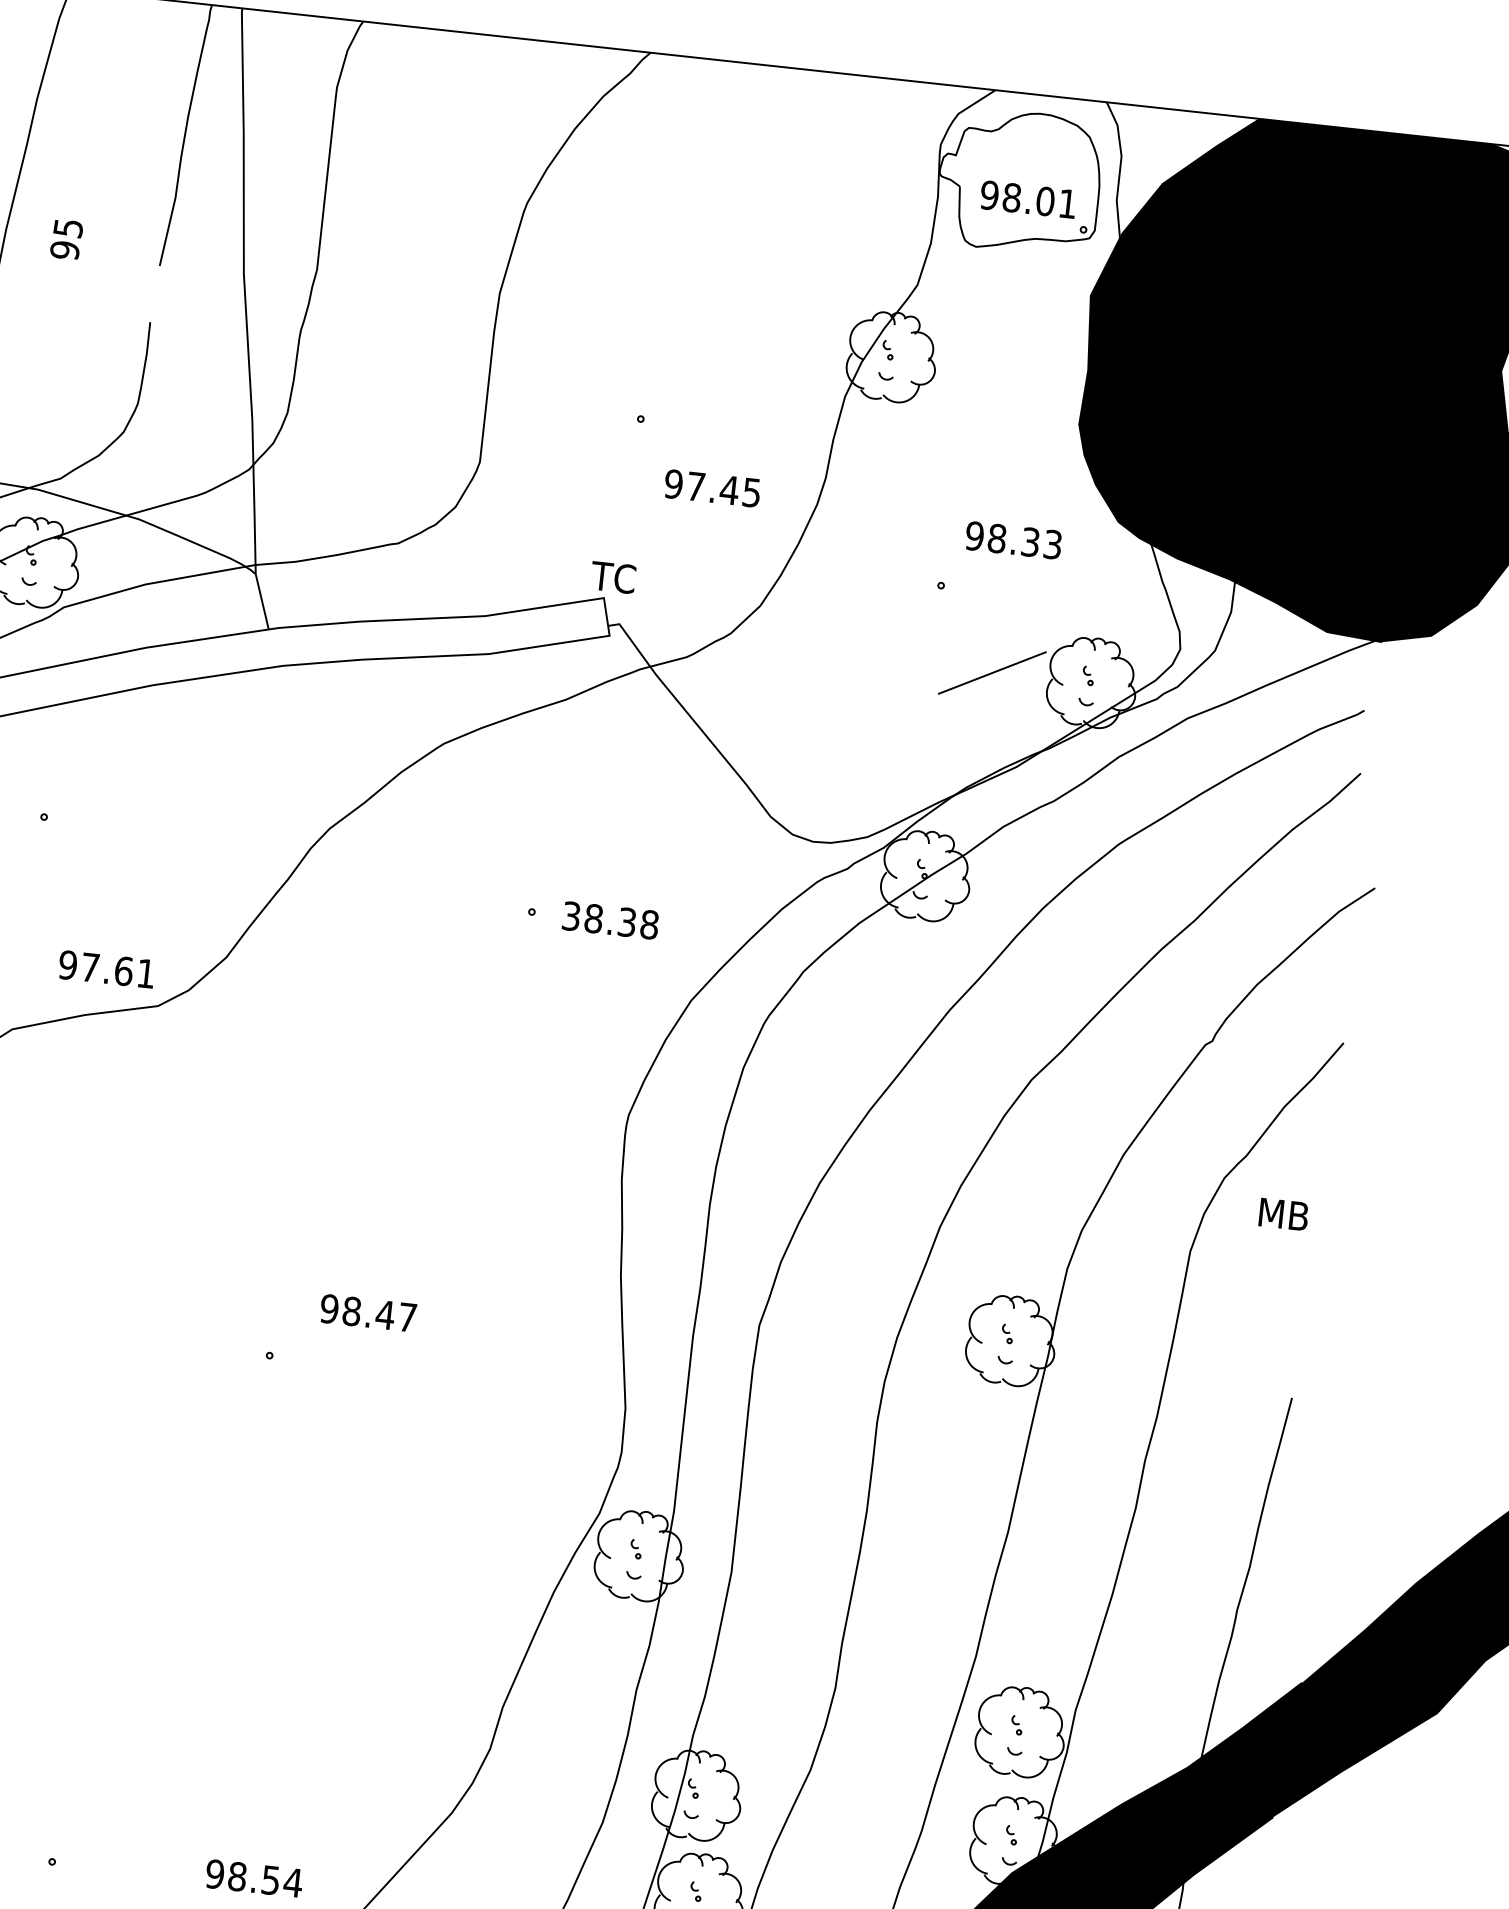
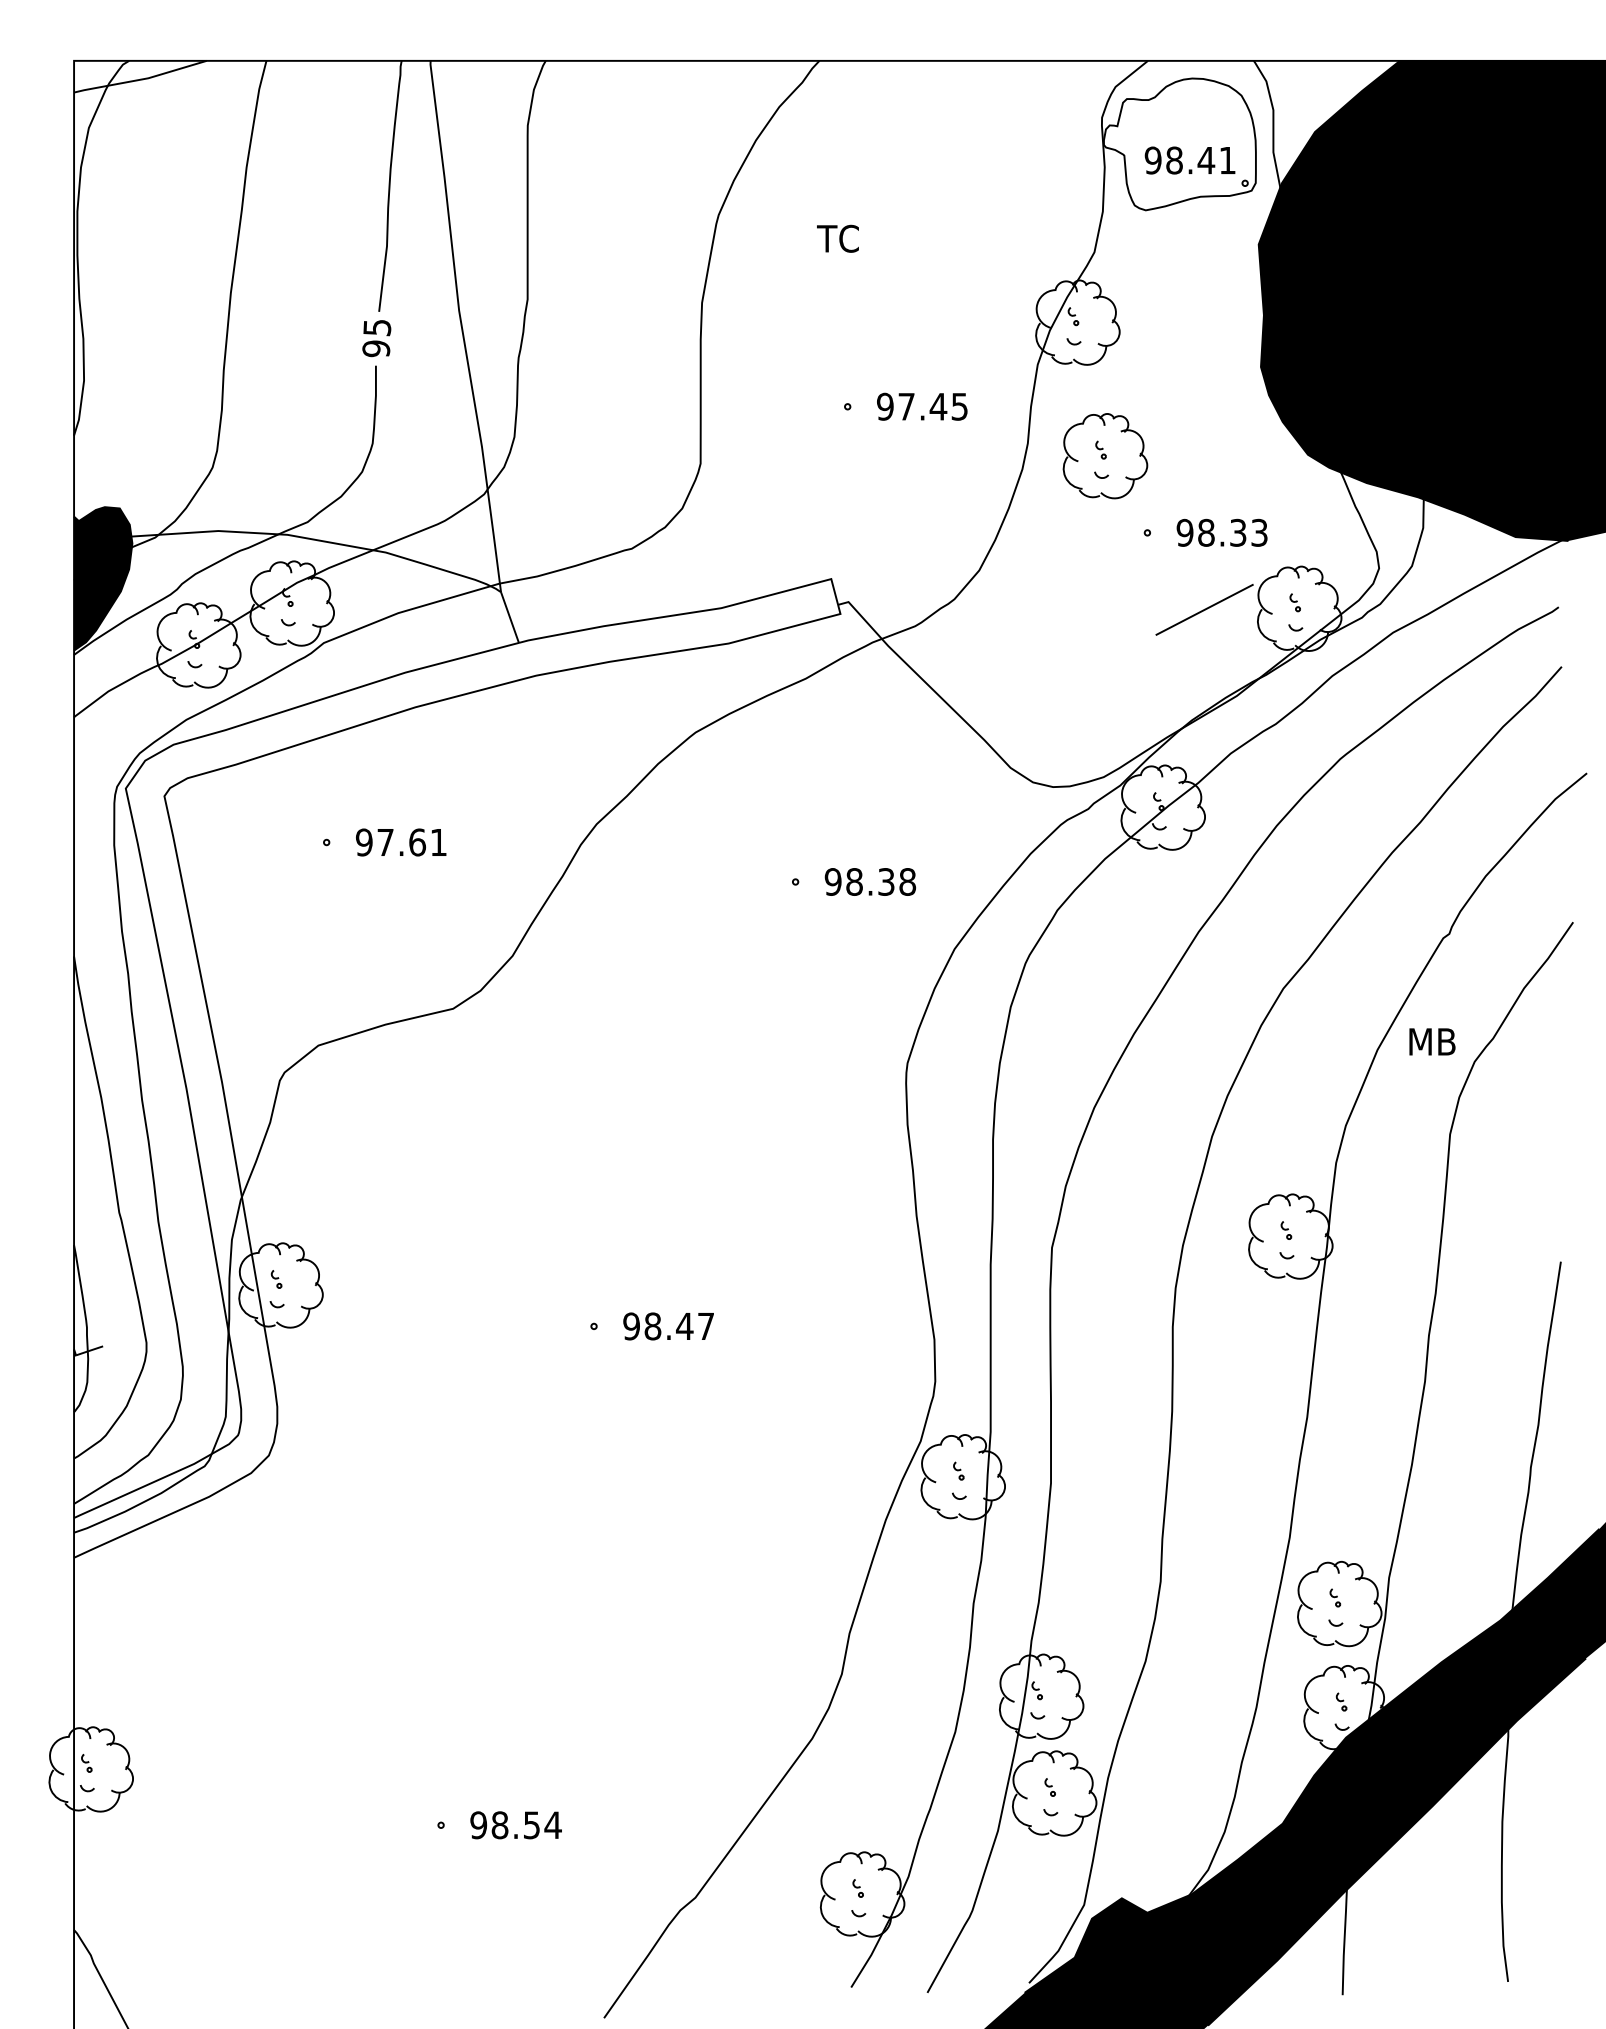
text: (1045, 201) -> (1206, 160), 98.01 -> 98.41
text: (66, 239) -> (376, 338), moved
text: (712, 488) -> (922, 406), moved
part: (905, 500) -> (1105, 456), added
text: (1013, 539) -> (1221, 532), moved
text: (612, 577) -> (837, 238), moved
text: (570, 915) -> (832, 881), 38.38 -> 98.38
text: (107, 969) -> (401, 842), moved
text: (1283, 1214) -> (1432, 1041), moved
text: (368, 1313) -> (668, 1326), moved
text: (253, 1878) -> (515, 1825), moved

